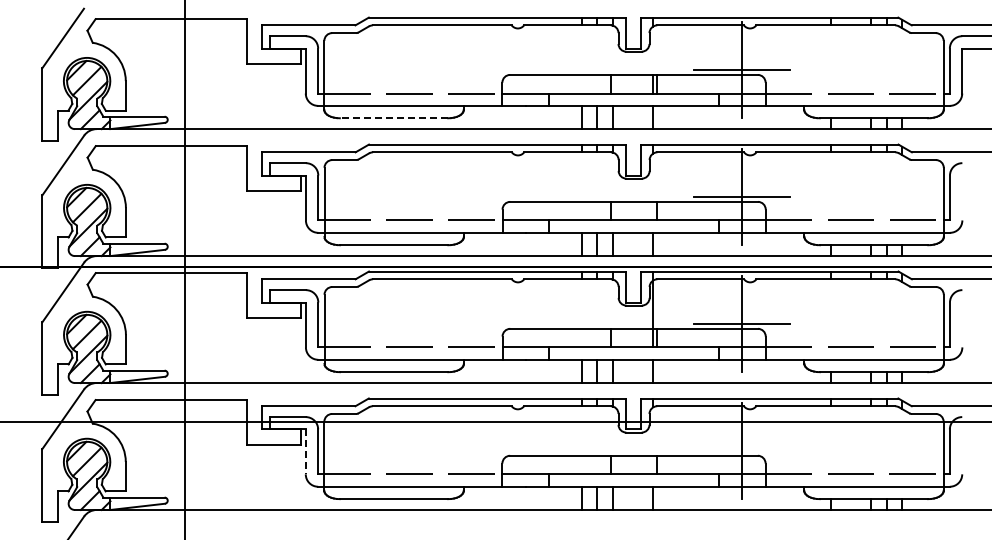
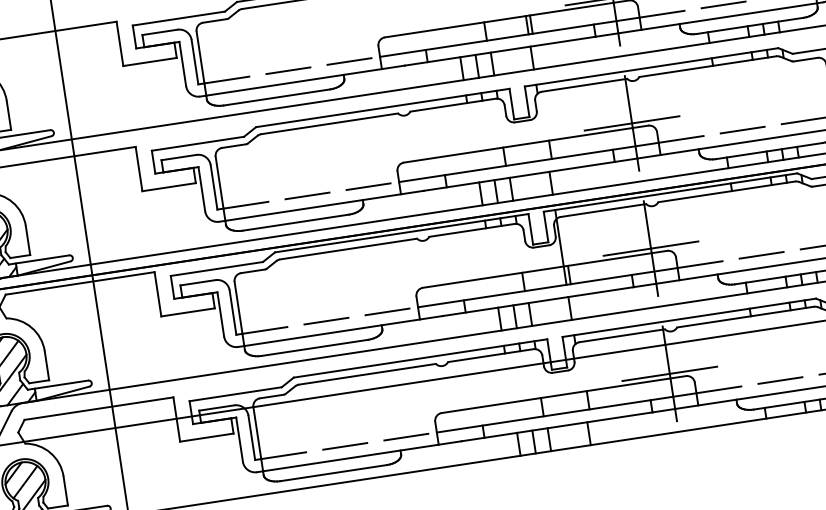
line: (393, 118) -> (276, 97), dashed -> solid
line: (742, 451) -> (670, 374), added
line: (305, 452) -> (239, 440), dashed -> solid

